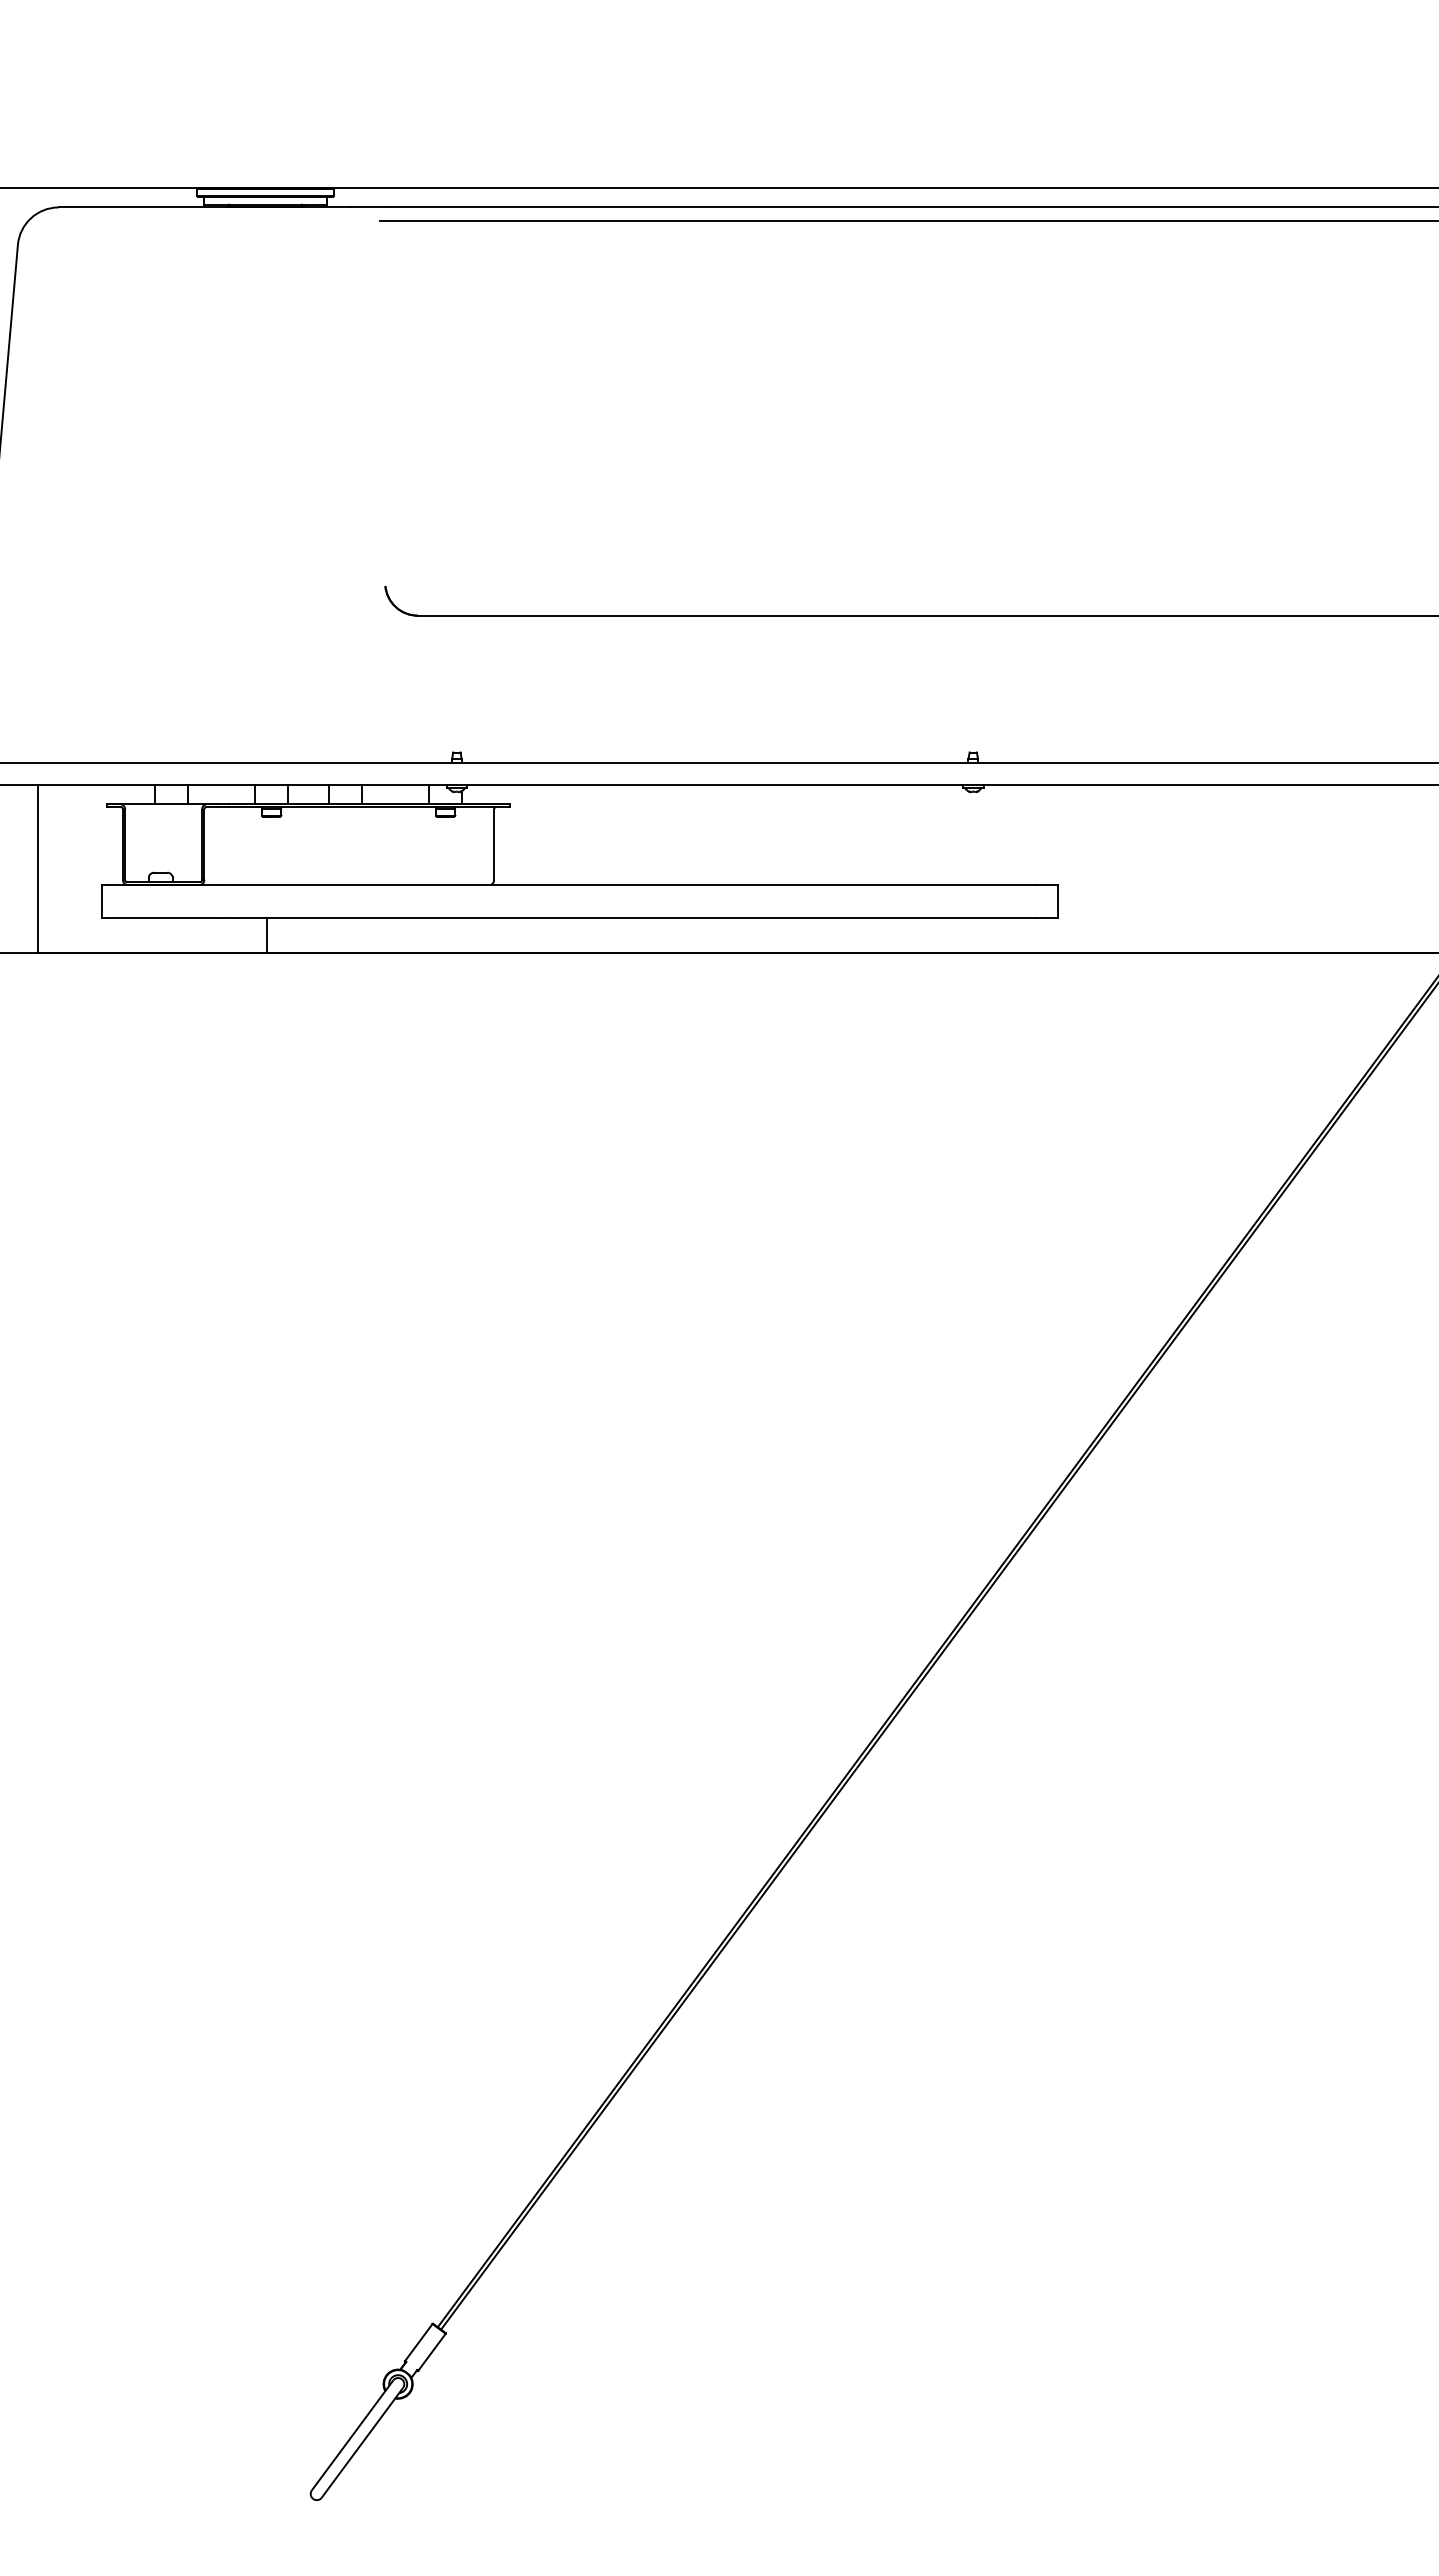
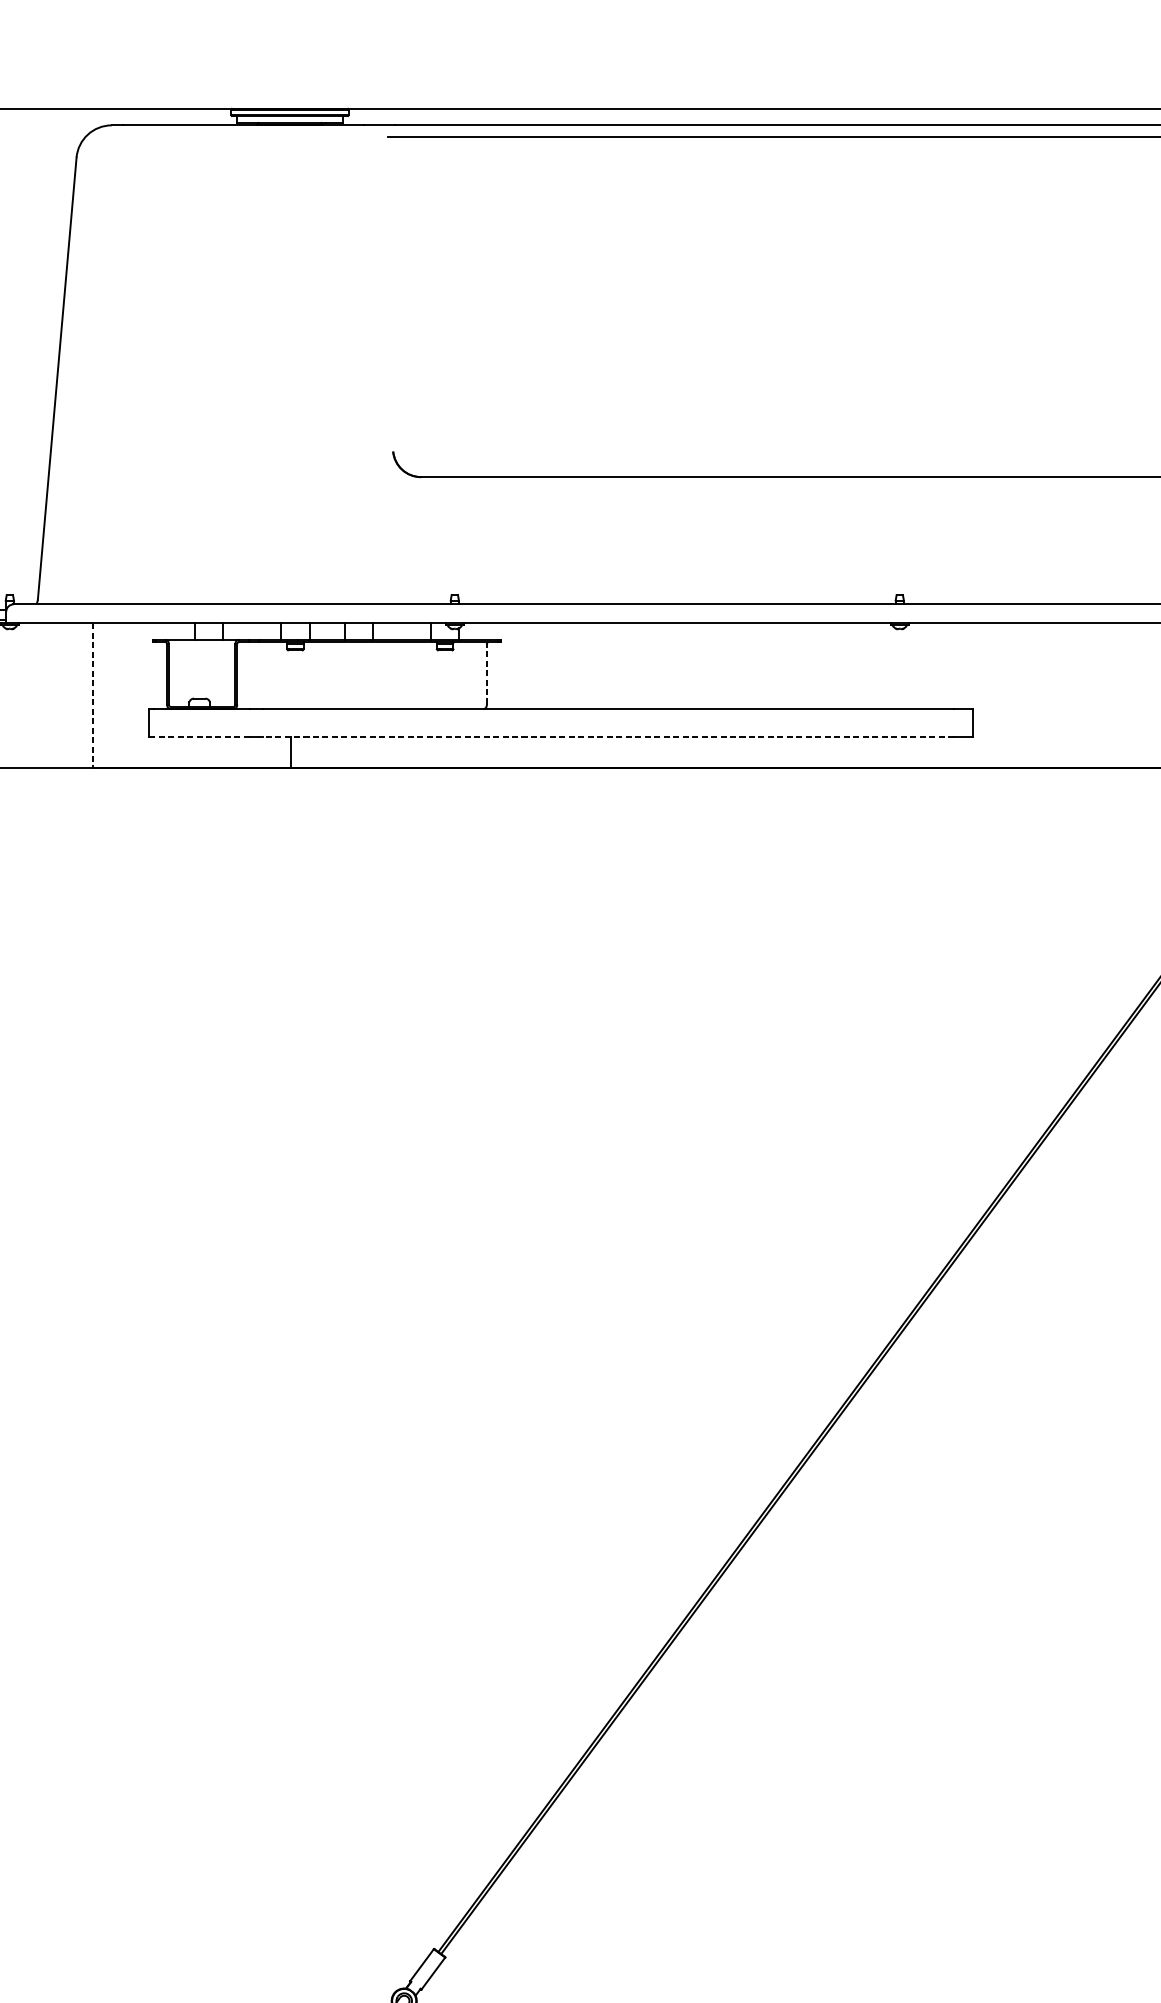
line: (494, 844) -> (487, 674), solid -> dashed
line: (37, 869) -> (93, 695), solid -> dashed
line: (163, 917) -> (202, 737), solid -> dashed
line: (635, 917) -> (608, 737), solid -> dashed

